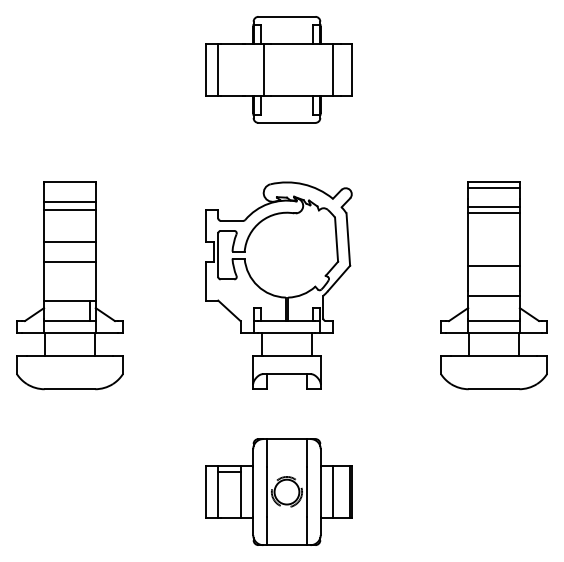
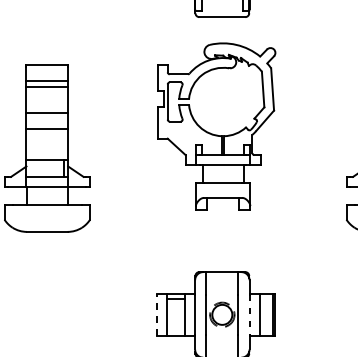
part: (278, 285) -> (216, 126), moved
line: (206, 492) -> (157, 315), solid -> dashed
line: (320, 492) -> (249, 315), solid -> dashed

